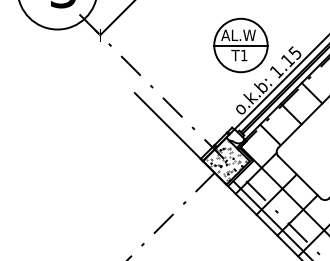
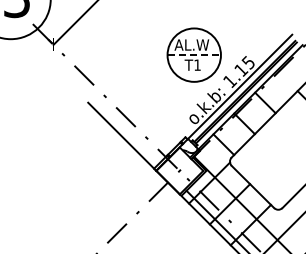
line: (240, 45) -> (193, 55), solid -> dashed
hatch: (226, 161) -> (179, 171), removed

